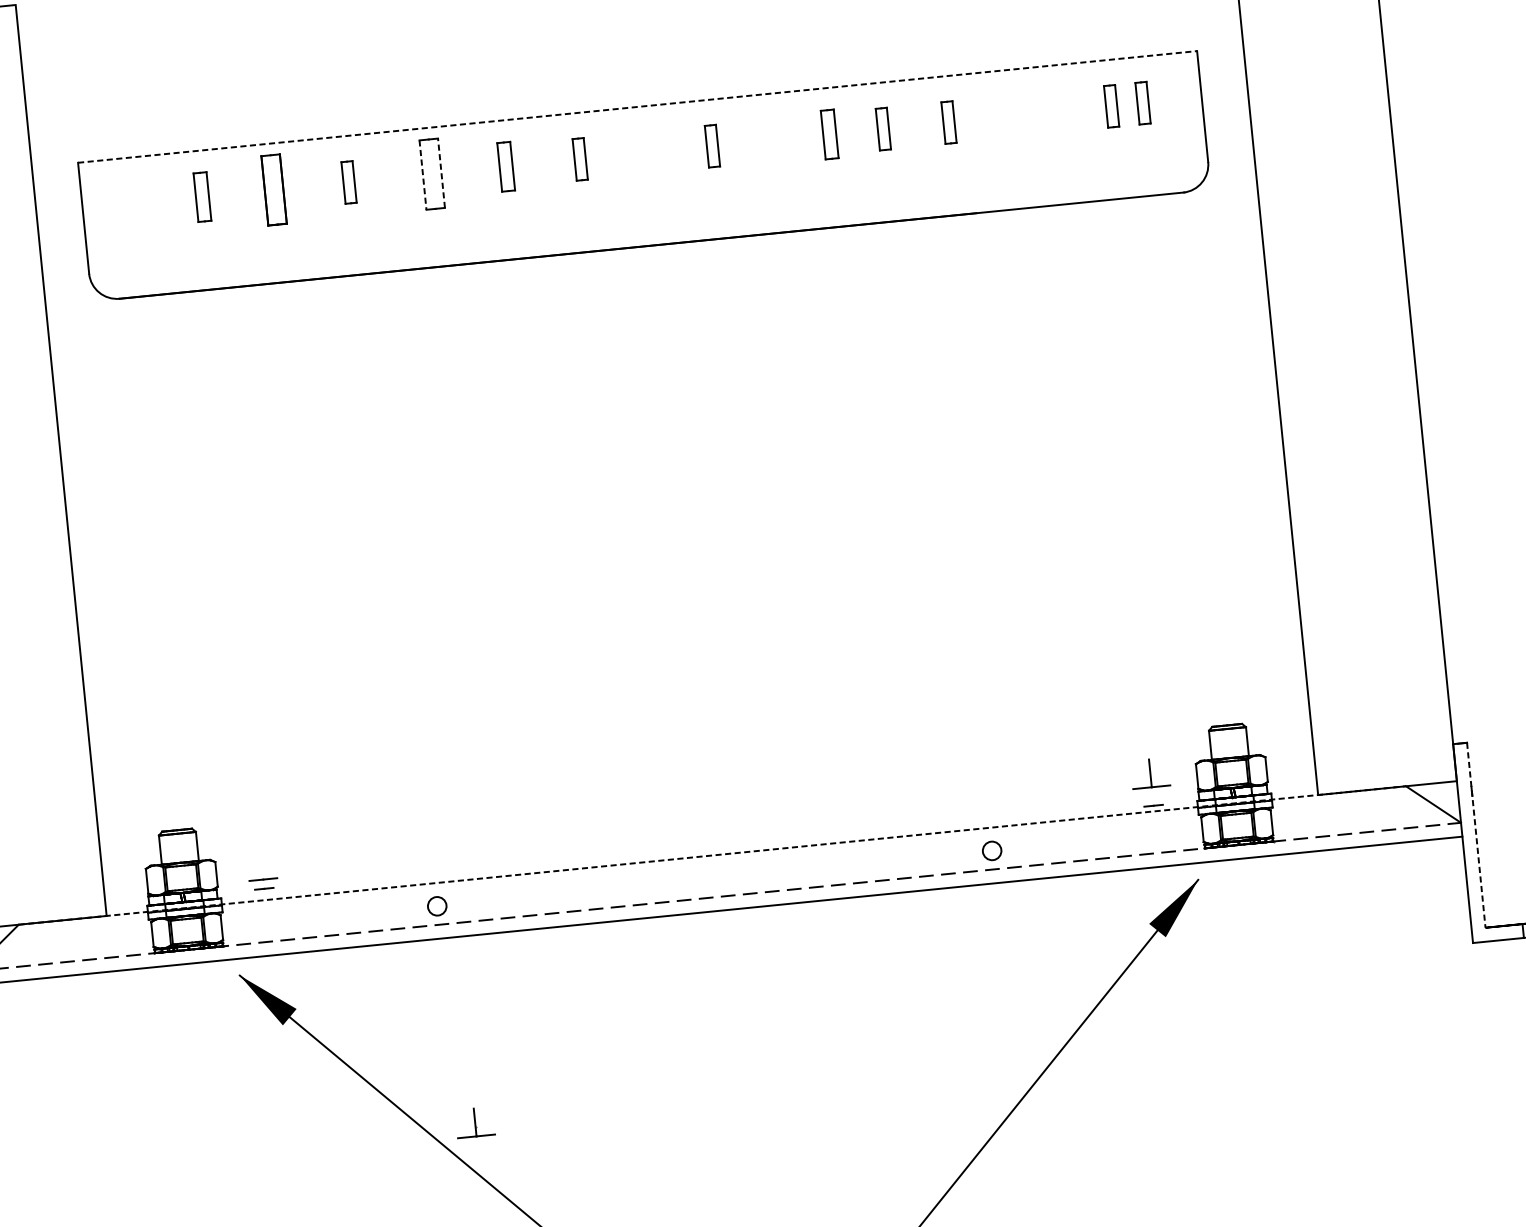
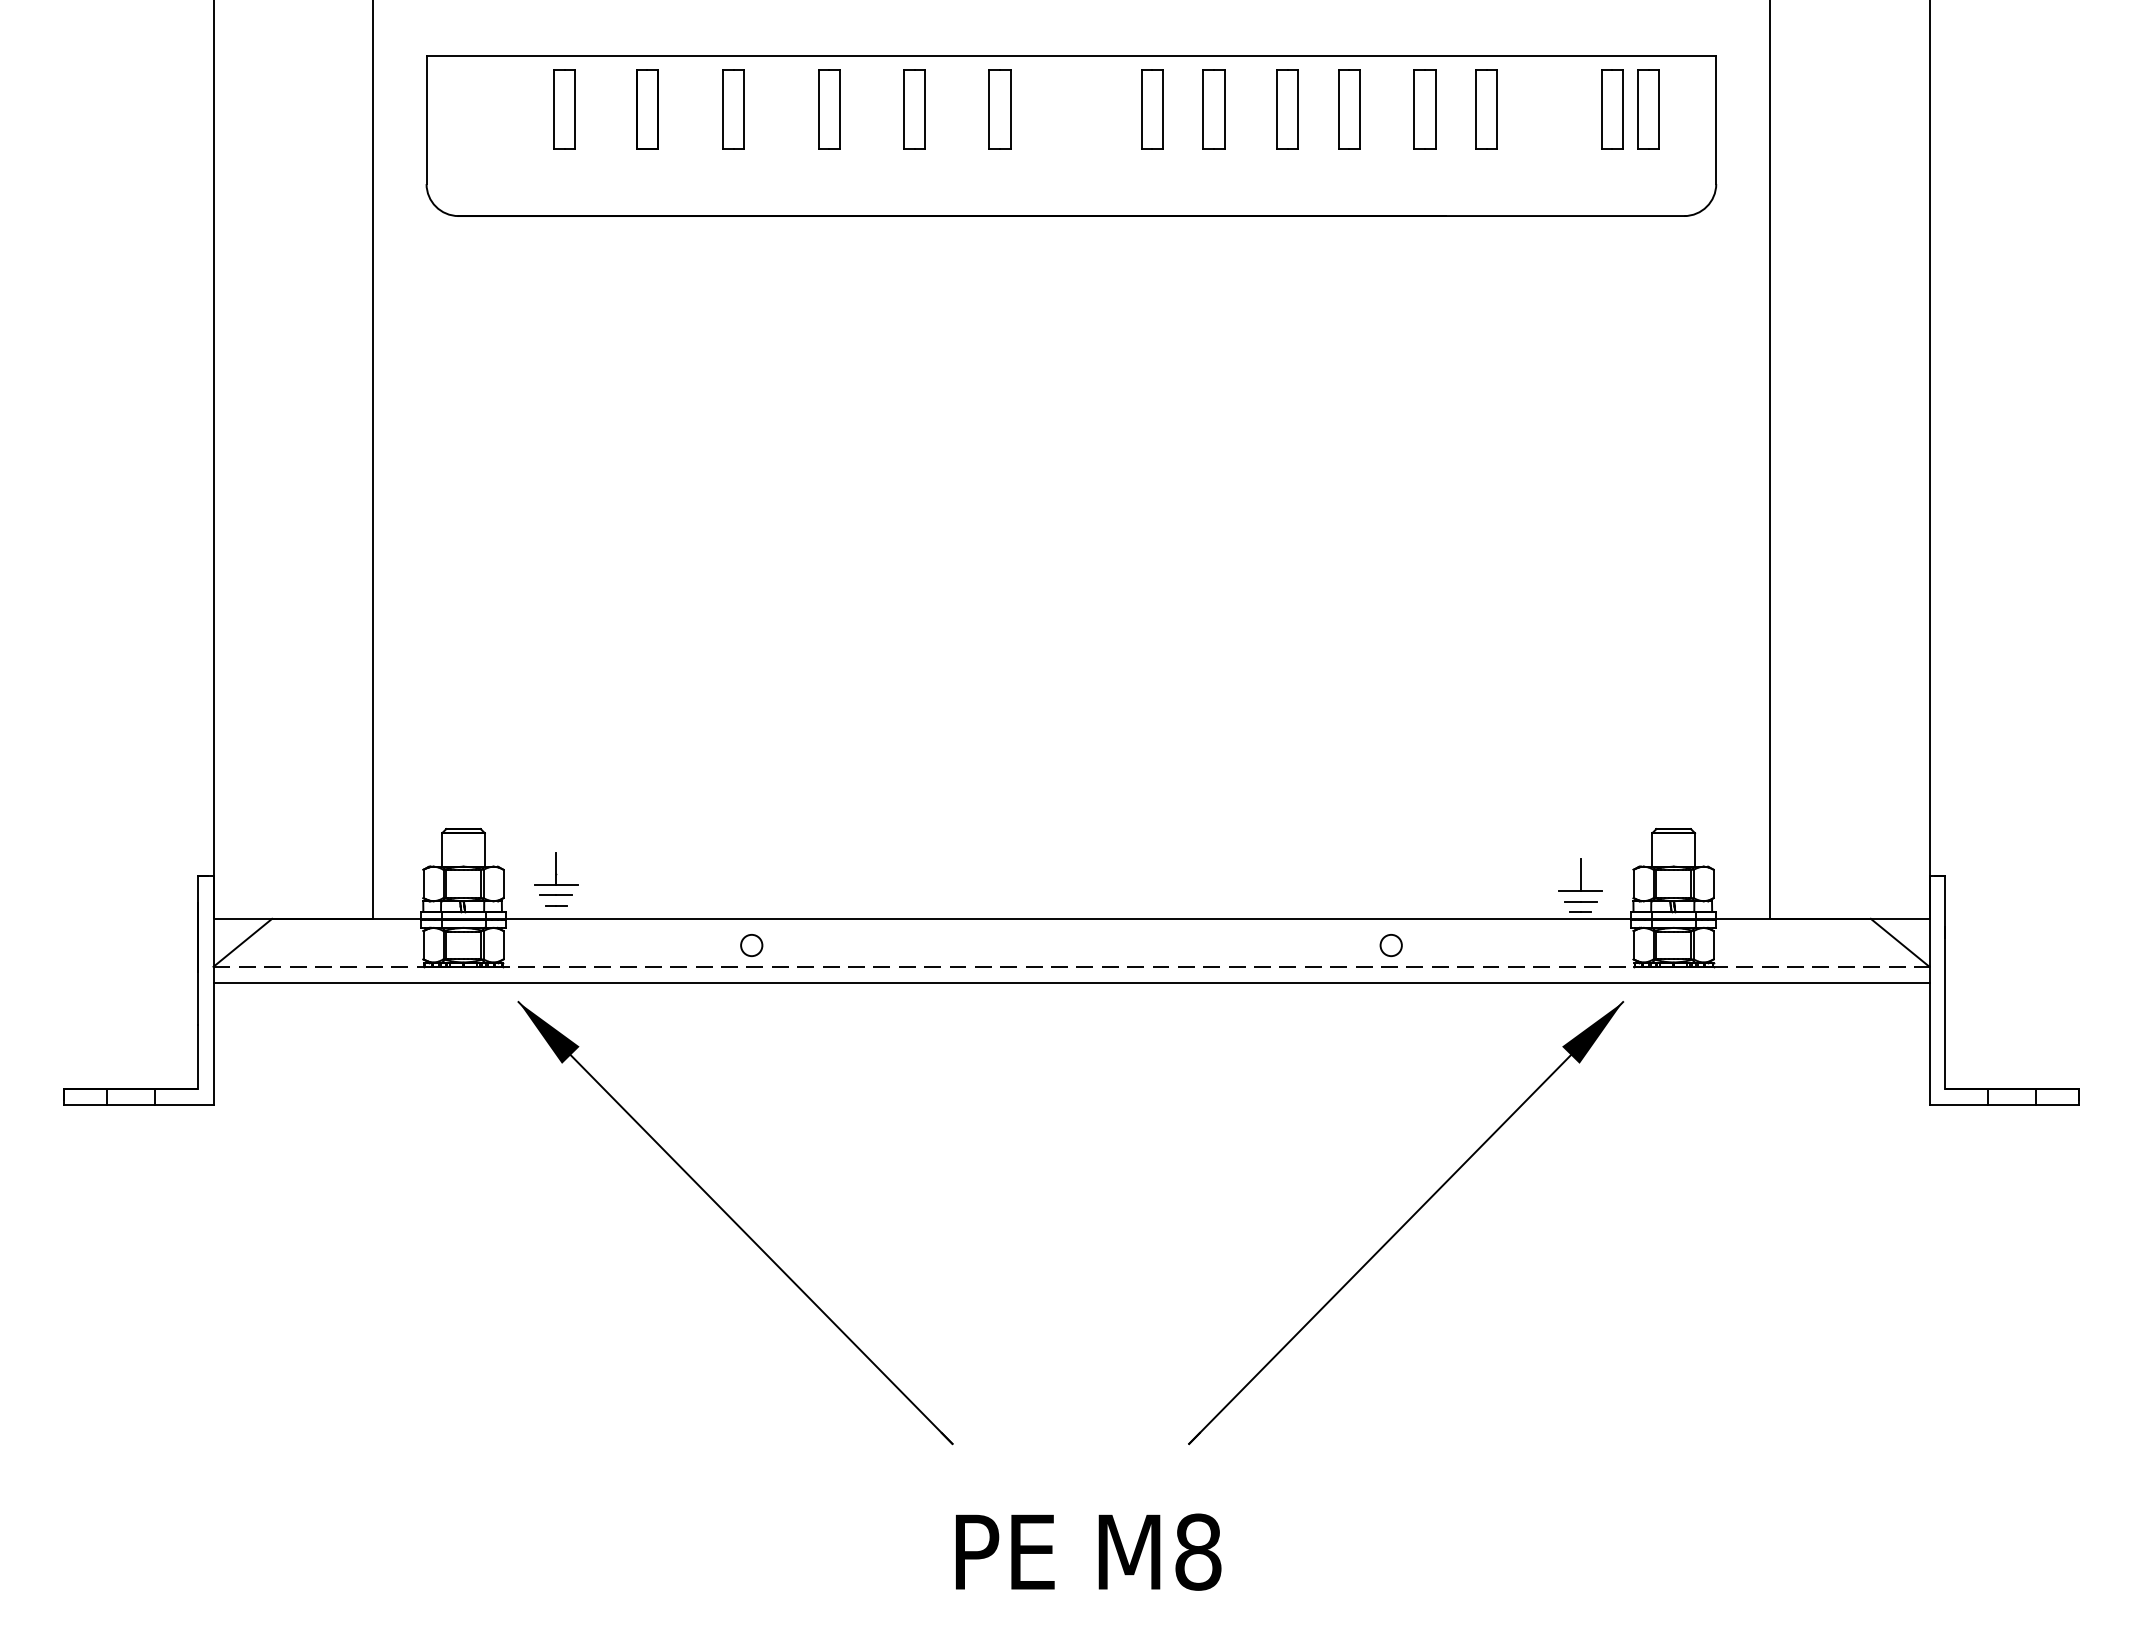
part: (1142, 103) -> (1648, 109), size x1.67
part: (1111, 106) -> (1612, 109), size x1.67
line: (637, 107) -> (1071, 56), dashed -> solid
part: (1002, 117) -> (1486, 109), added
part: (948, 122) -> (1424, 109), size x1.67
part: (883, 129) -> (1349, 109), size x1.67
part: (829, 134) -> (1287, 109), size x1.43
part: (765, 140) -> (1213, 109), added
part: (712, 146) -> (1152, 109), size x1.67
part: (579, 159) -> (999, 109), size x1.67
part: (506, 166) -> (914, 109), size x1.43
line: (441, 173) -> (840, 109), dashed -> solid
line: (422, 175) -> (818, 109), dashed -> solid
part: (349, 182) -> (733, 109), size x1.67
part: (202, 197) -> (564, 109), size x1.43
line: (1152, 796) -> (1580, 901), added
line: (1476, 835) -> (1945, 982), dashed -> solid
line: (713, 855) -> (1072, 918), dashed -> solid
part: (475, 1122) -> (556, 868), moved

